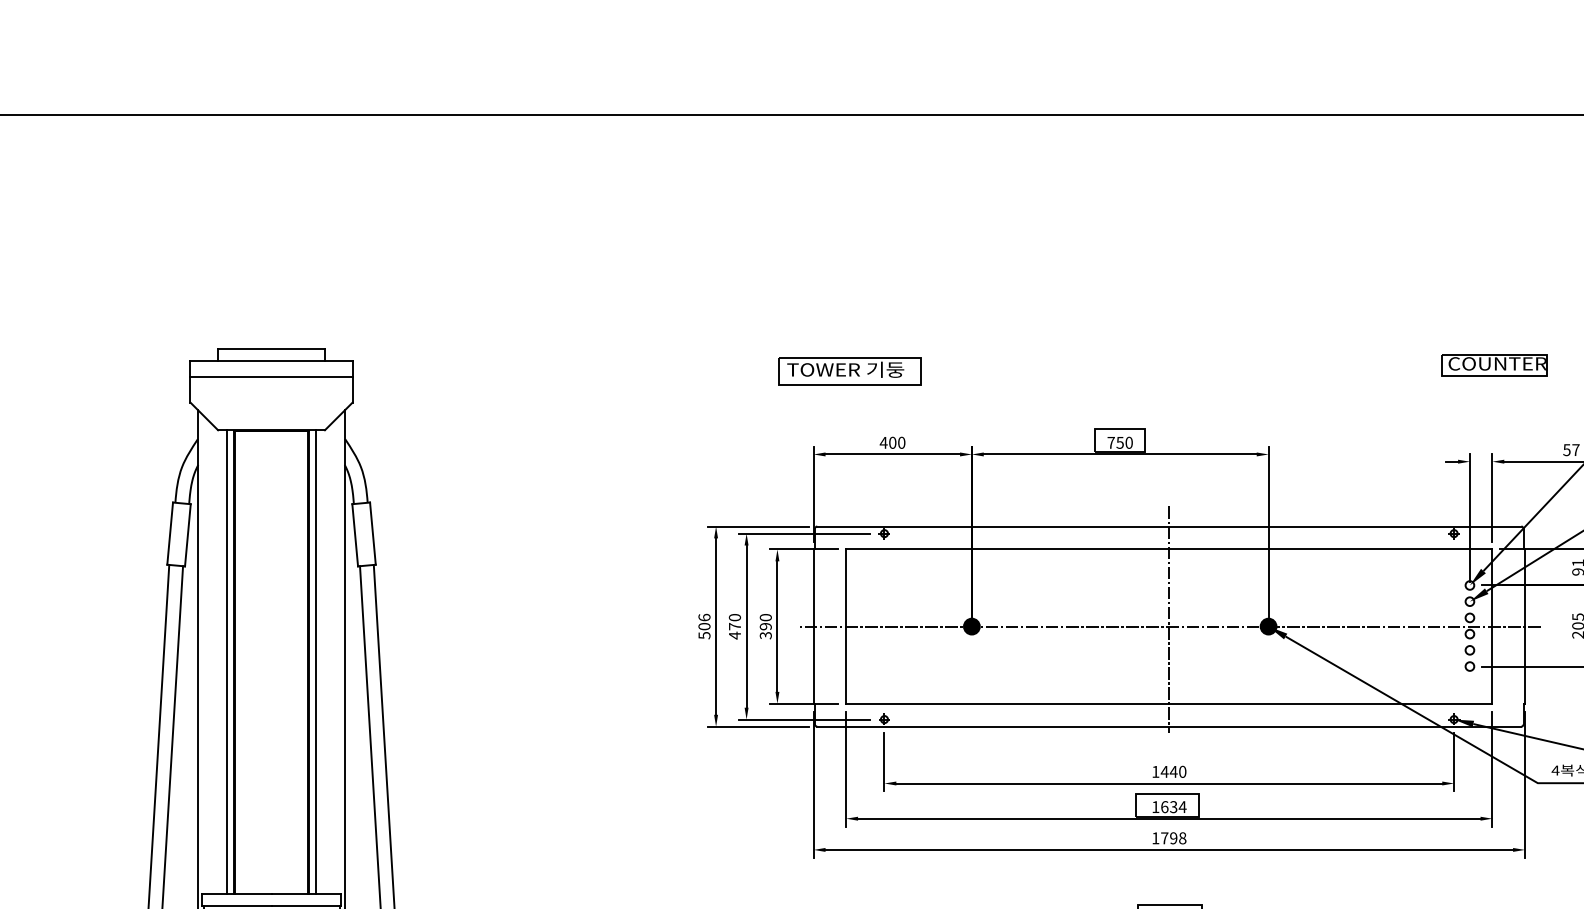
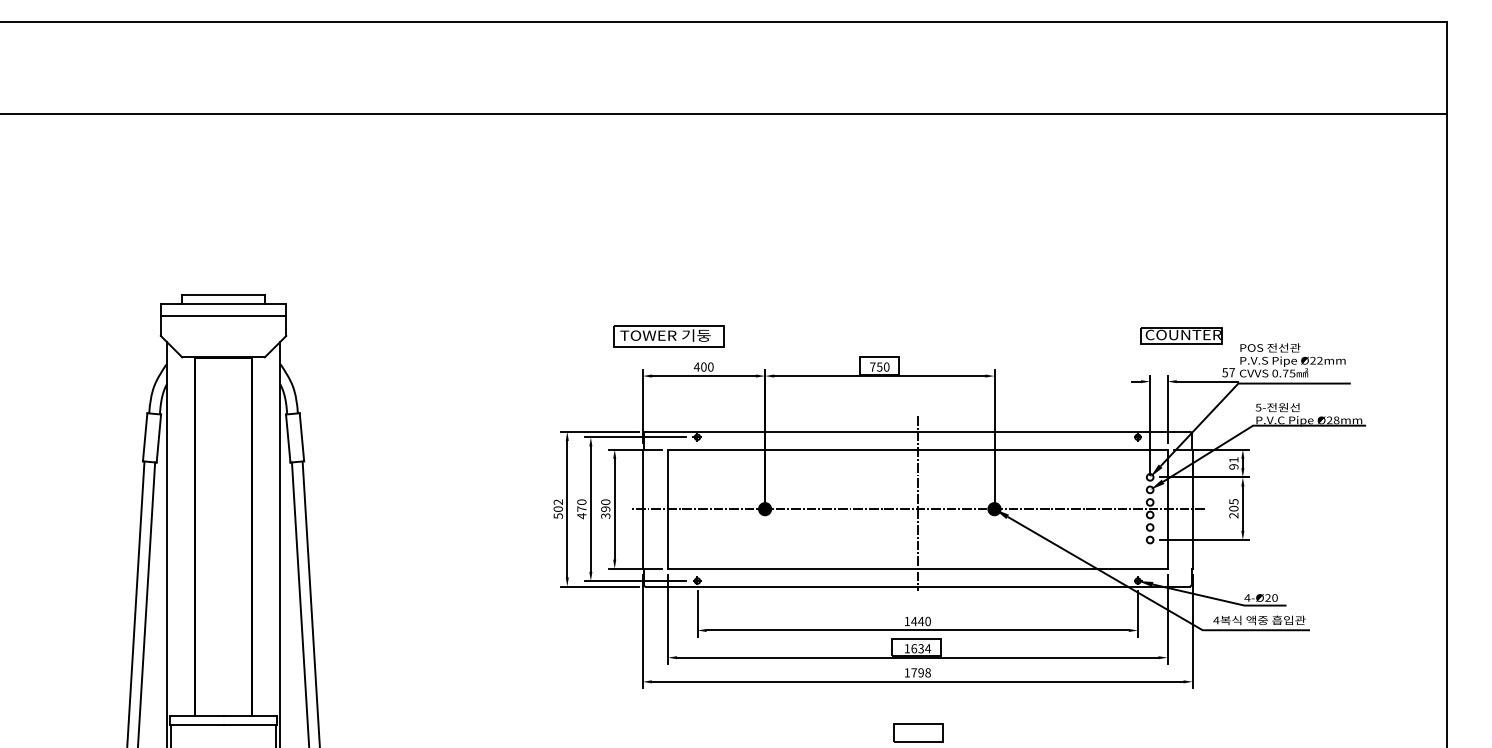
part: (1494, 364) -> (1181, 335), moved
part: (849, 370) -> (668, 336), moved
text: (703, 617) -> (557, 502), 506 -> 502
line: (227, 661) -> (189, 536), removed
line: (315, 661) -> (257, 536), removed

